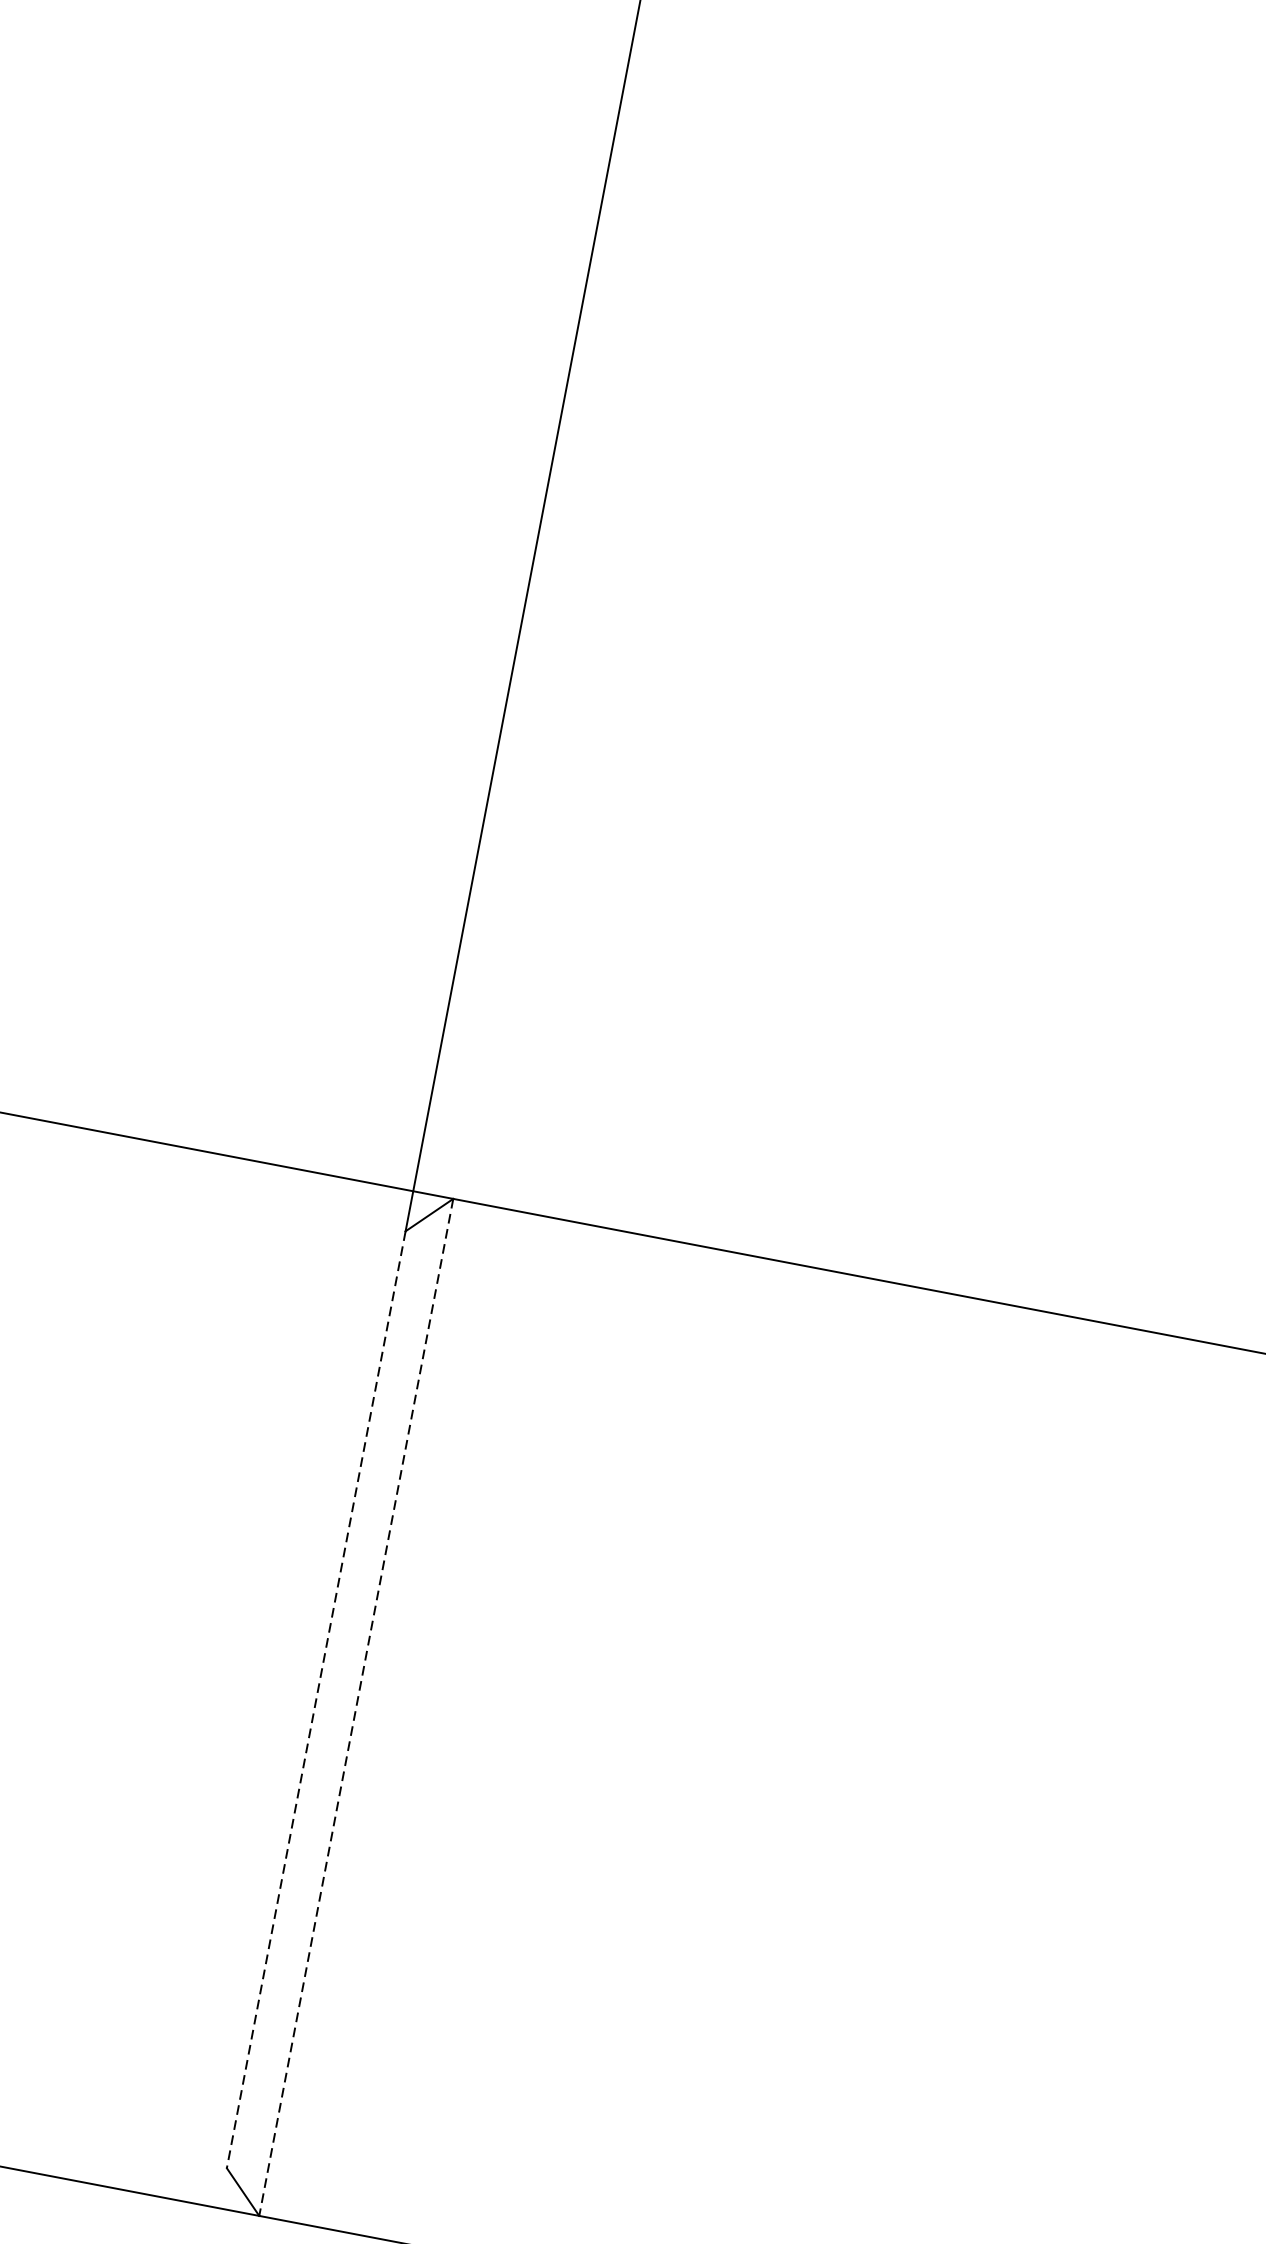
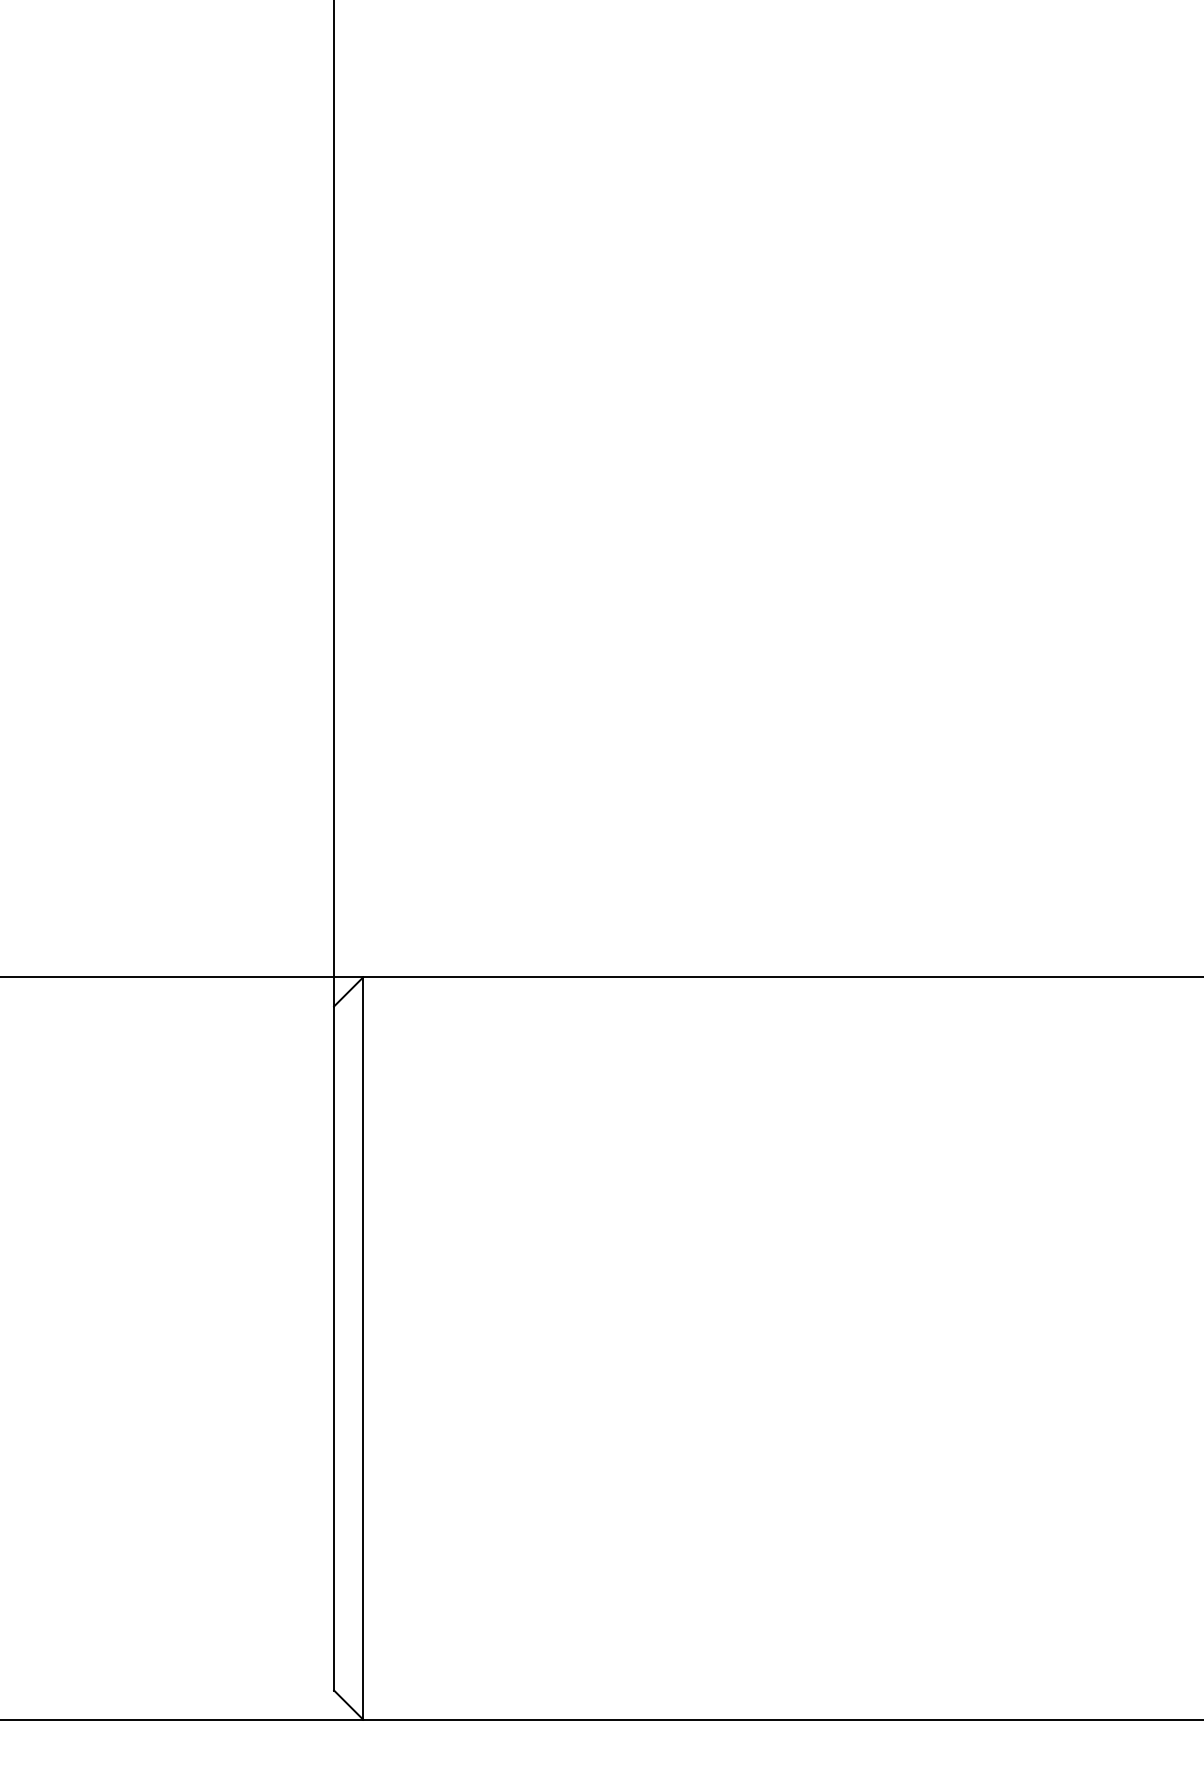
line: (316, 1701) -> (334, 1349), dashed -> solid
line: (356, 1708) -> (363, 1349), dashed -> solid

